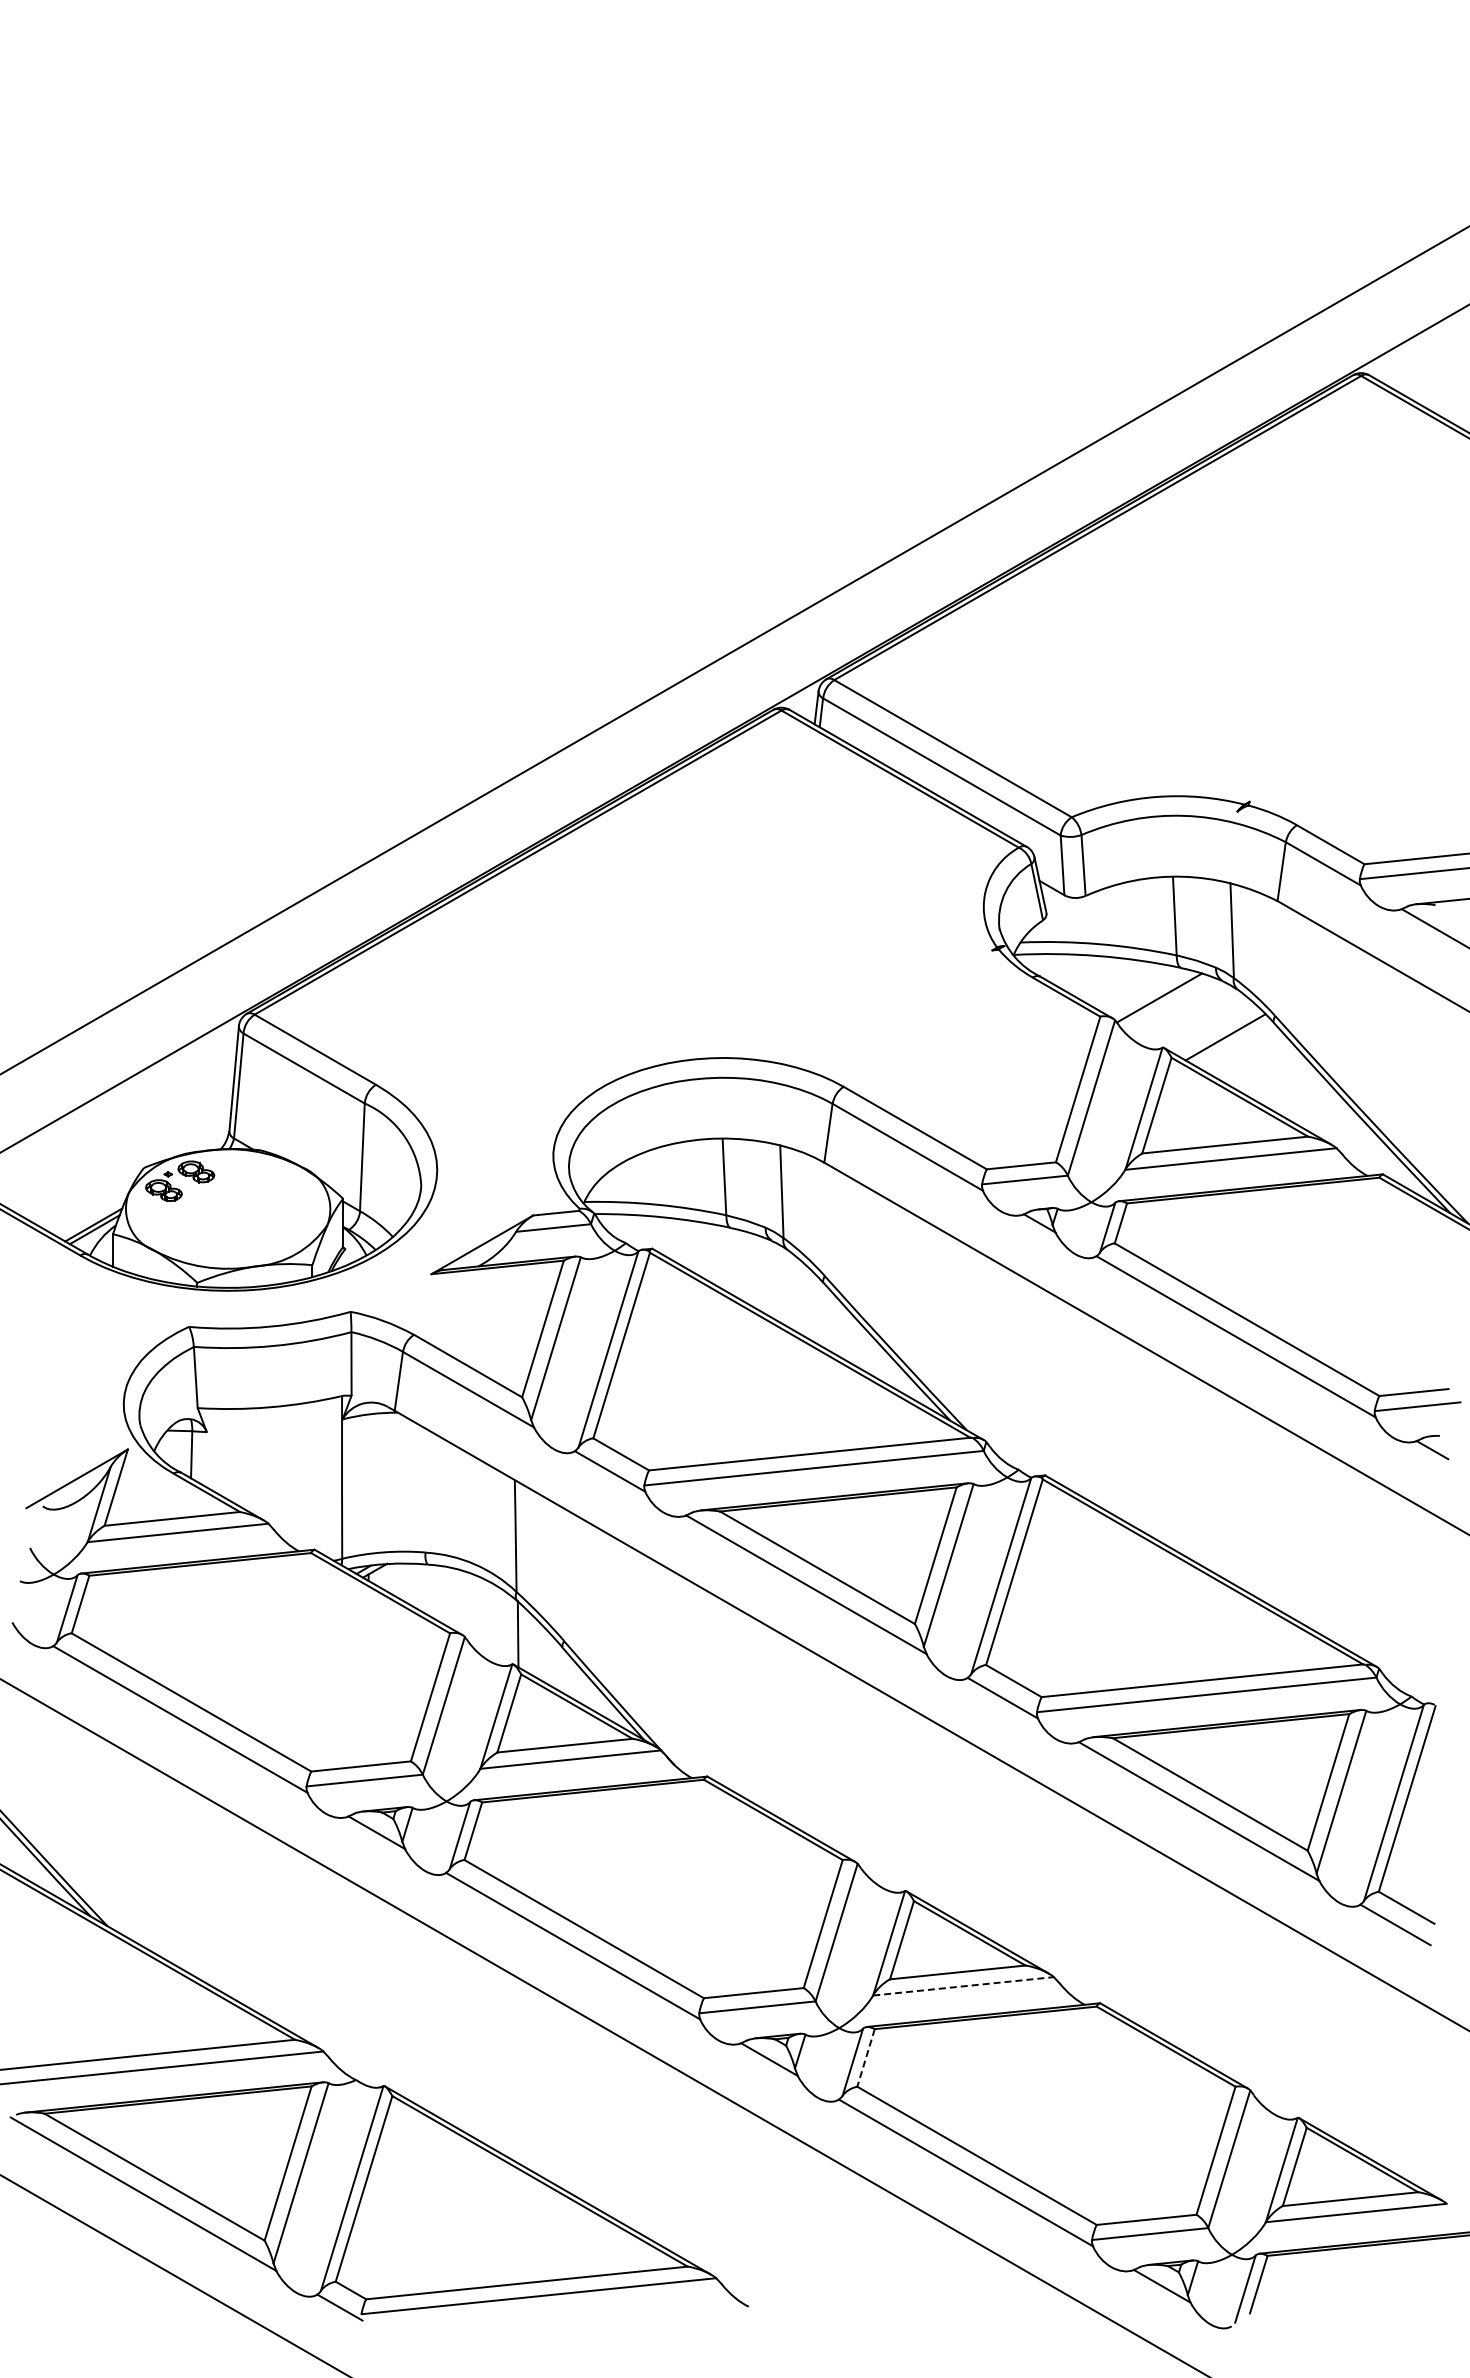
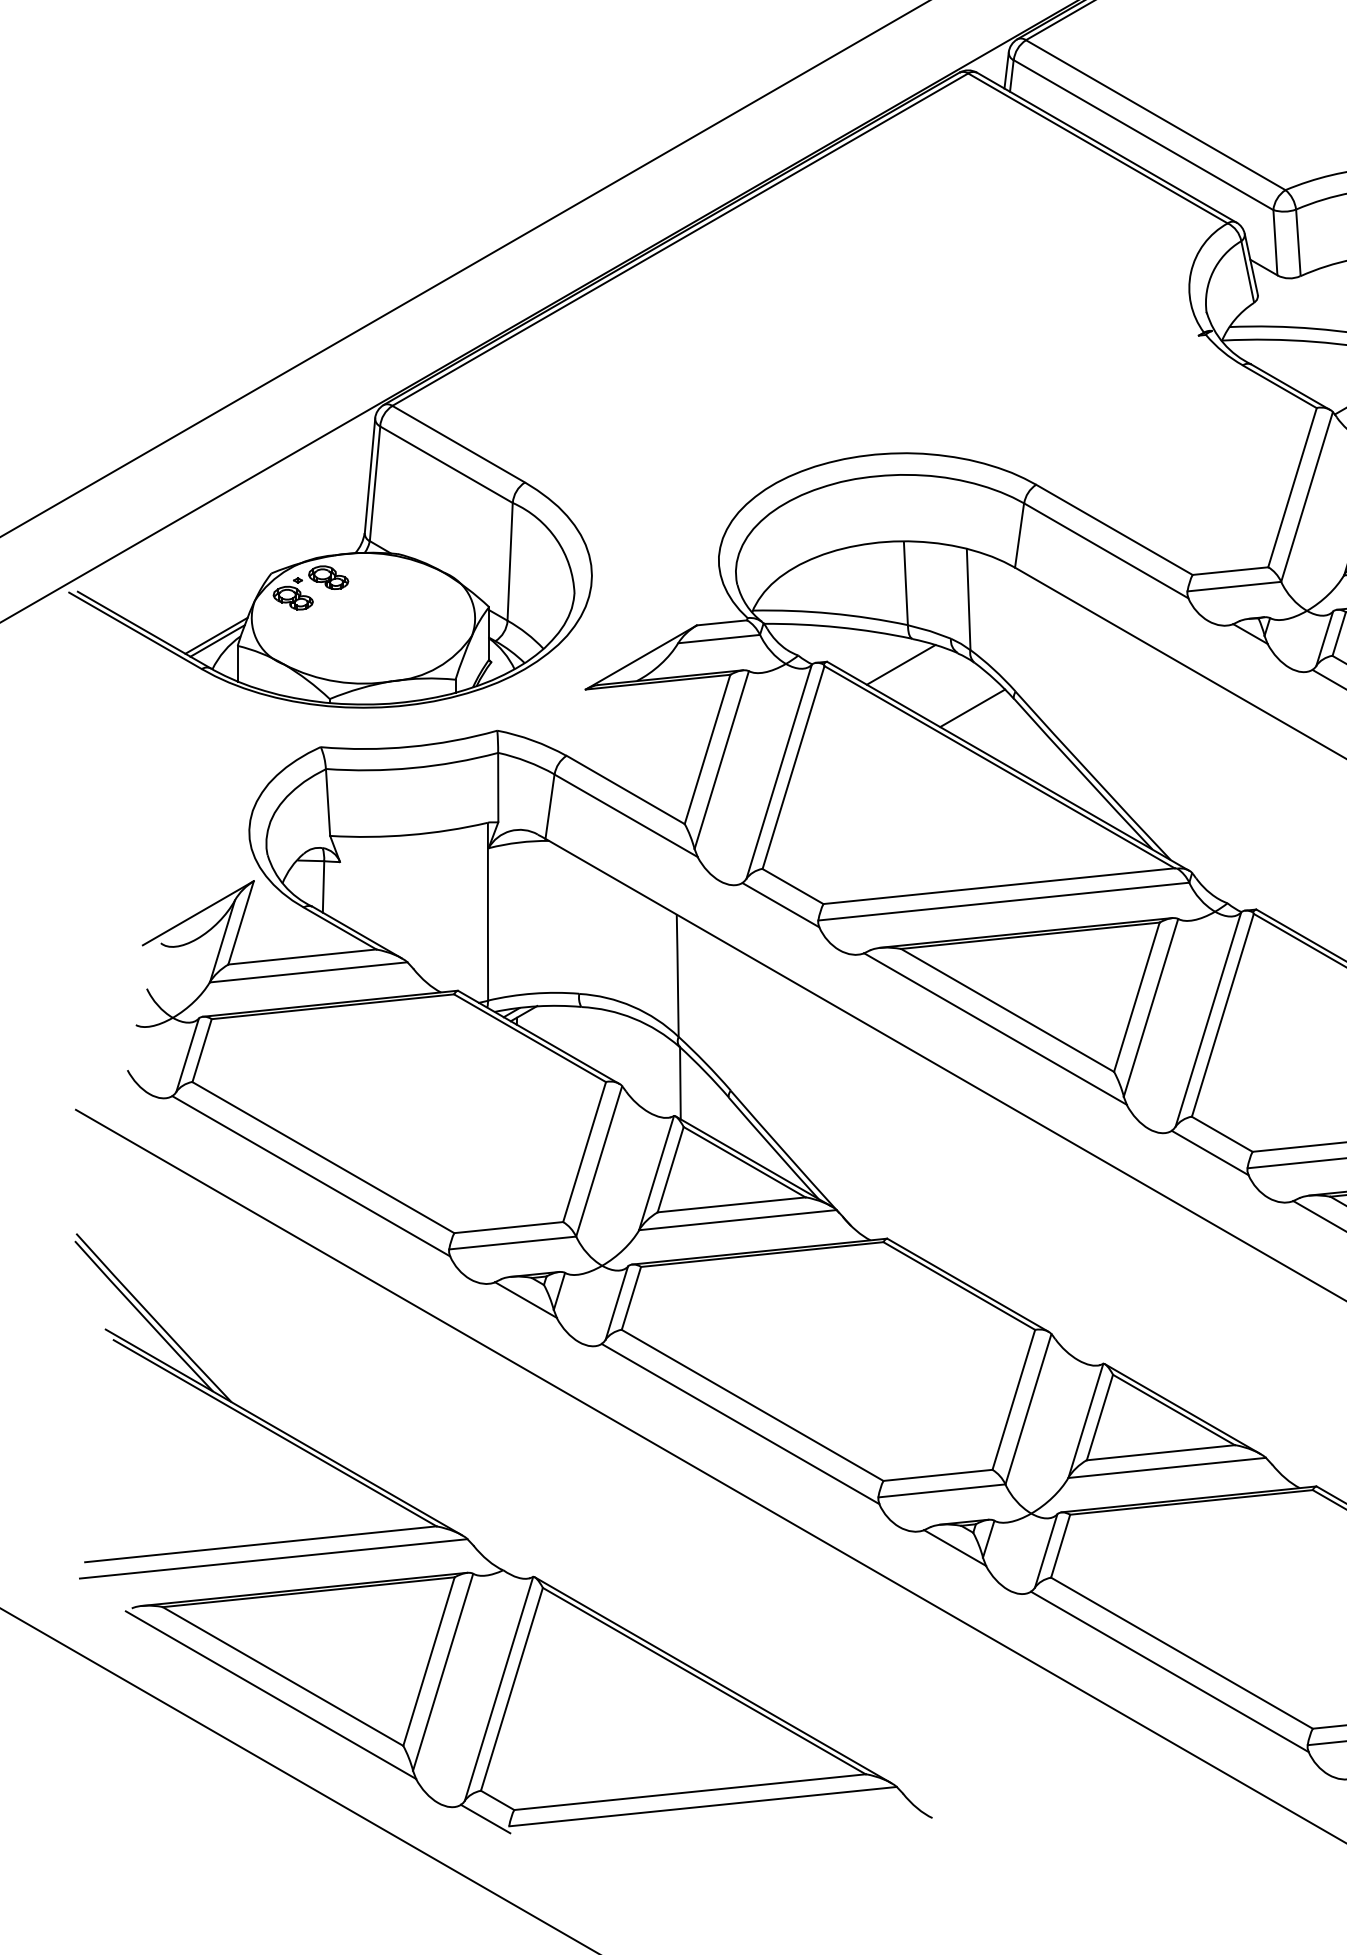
line: (719, 1251) -> (900, 664), added
line: (785, 1291) -> (972, 708), added
line: (963, 1986) -> (1167, 1468), dashed -> solid
line: (865, 2058) -> (1060, 1546), dashed -> solid

